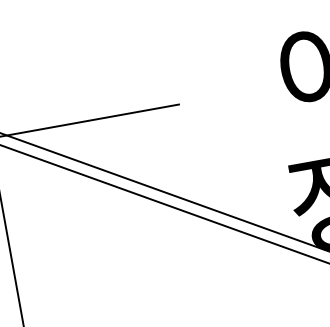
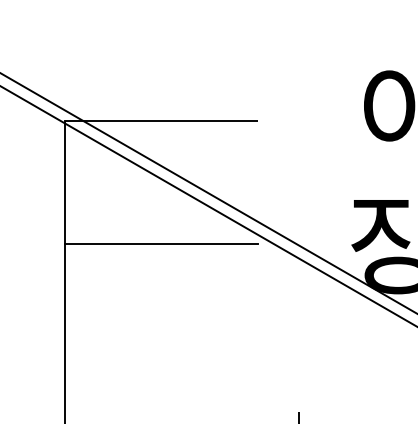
line: (106, 243) -> (161, 244), added

